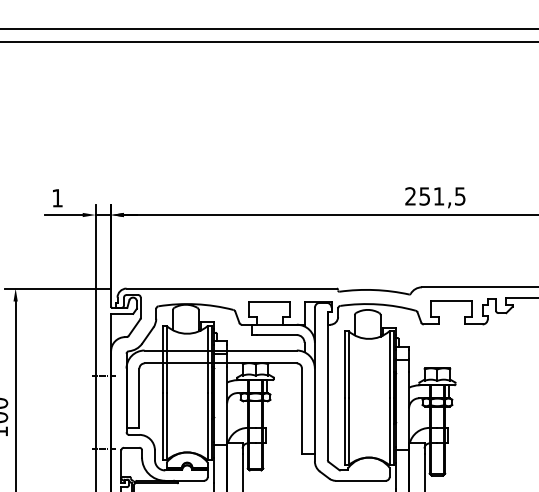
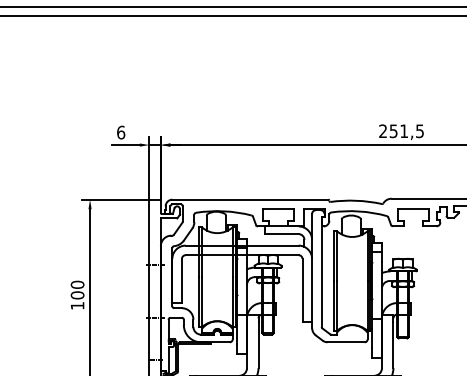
text: (58, 198) -> (121, 132), 1 -> 6

